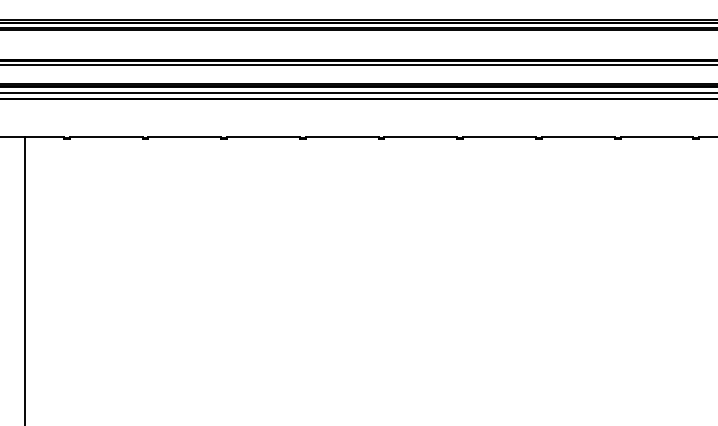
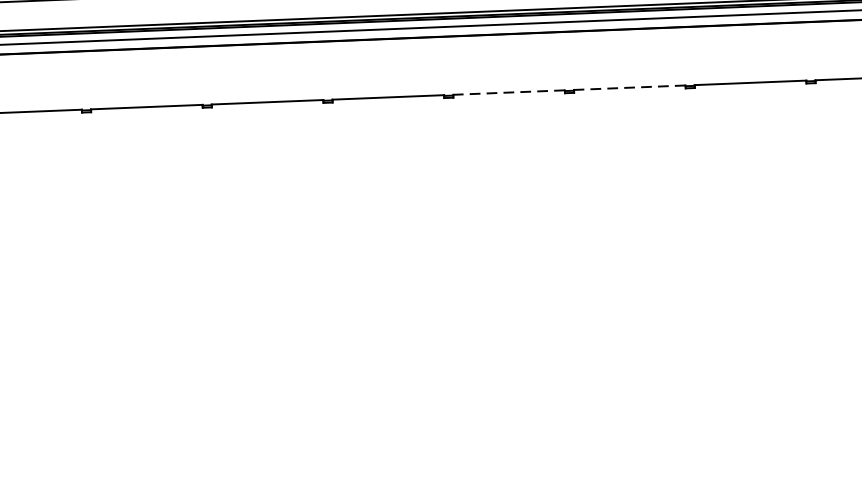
line: (420, 137) -> (508, 93), solid -> dashed
line: (499, 137) -> (629, 88), solid -> dashed

